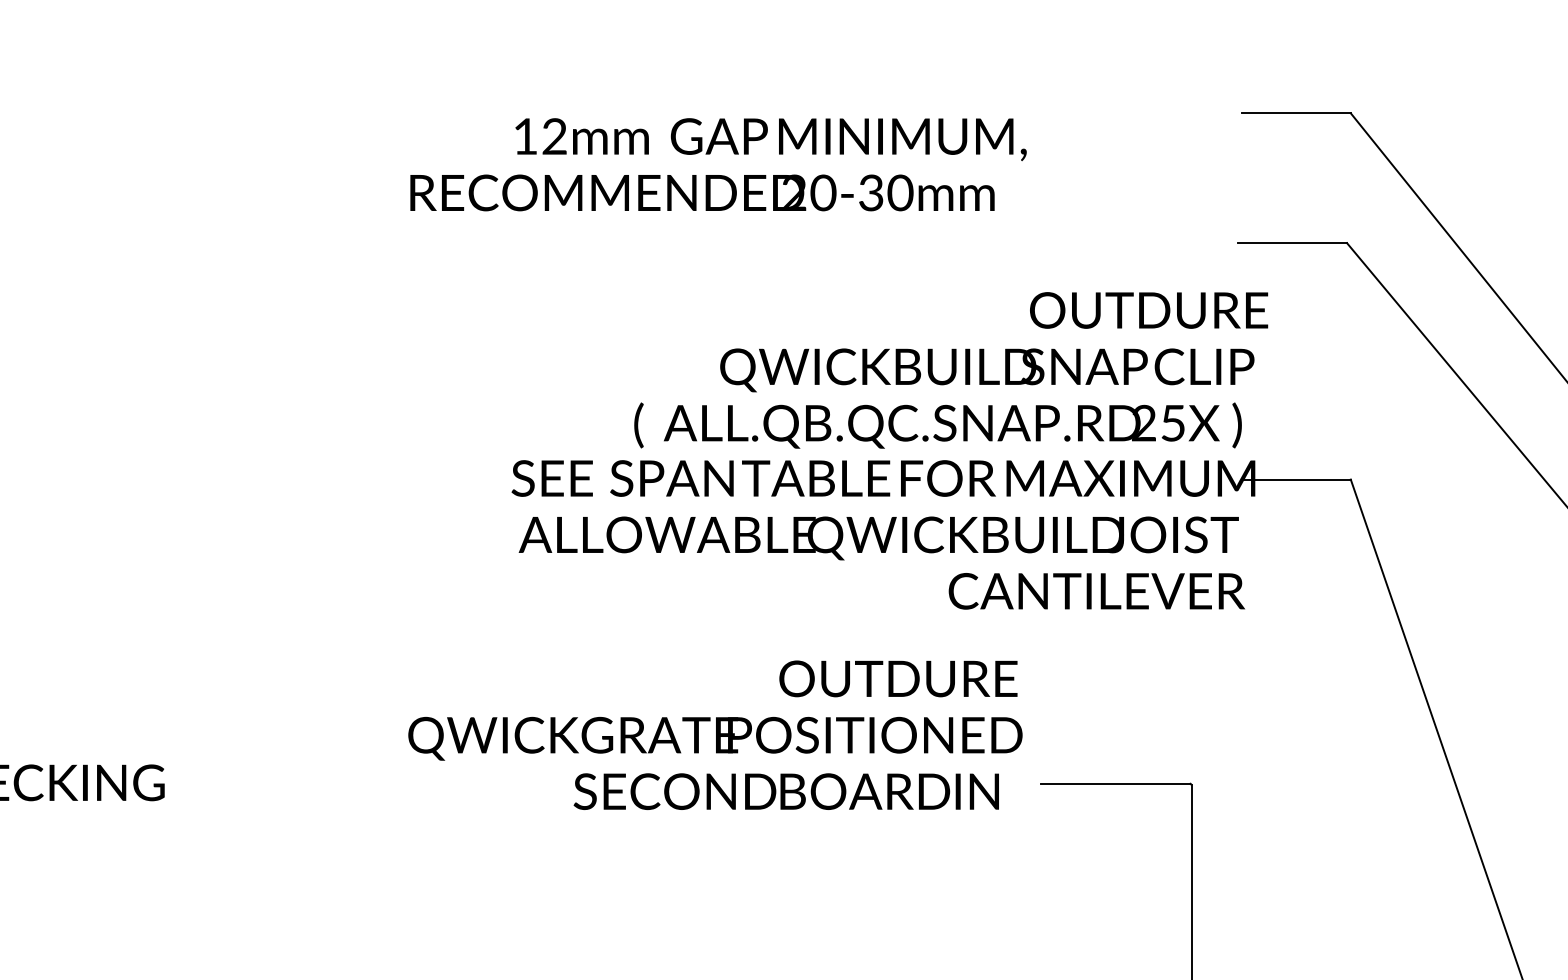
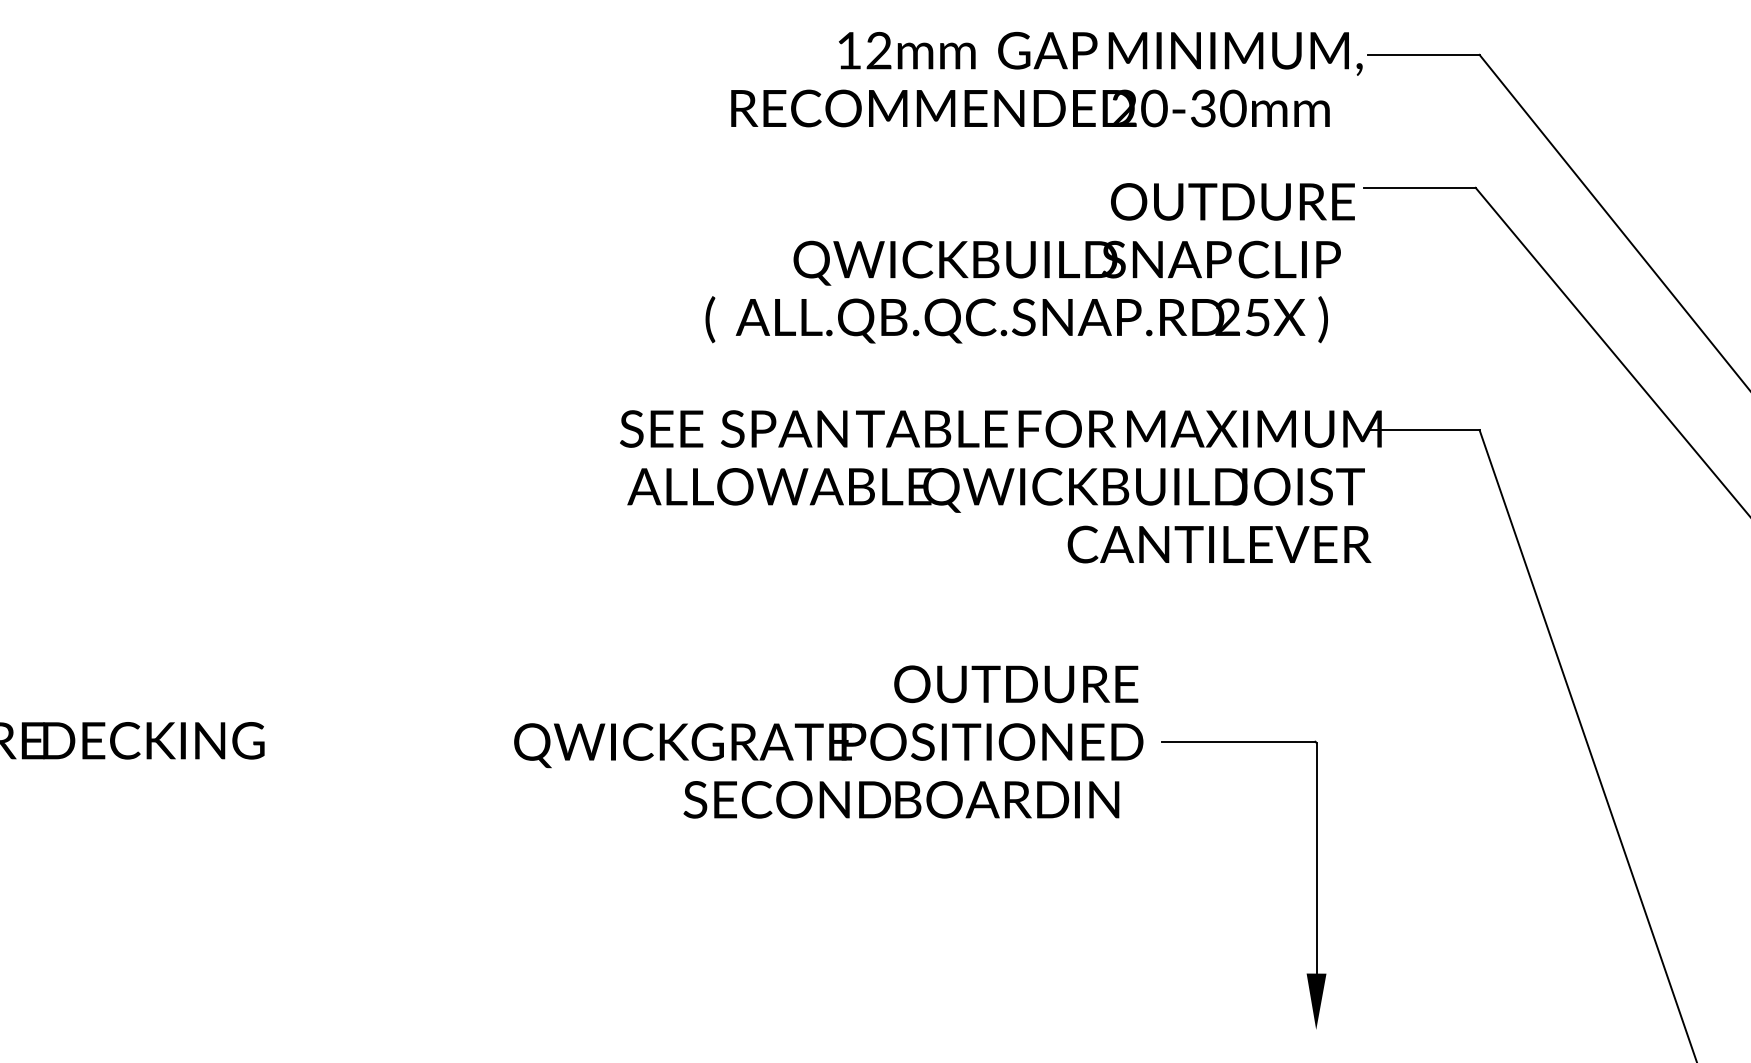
text: (718, 164) -> (1046, 79), moved
text: (950, 370) -> (1029, 263), moved
text: (715, 734) -> (828, 741), moved

